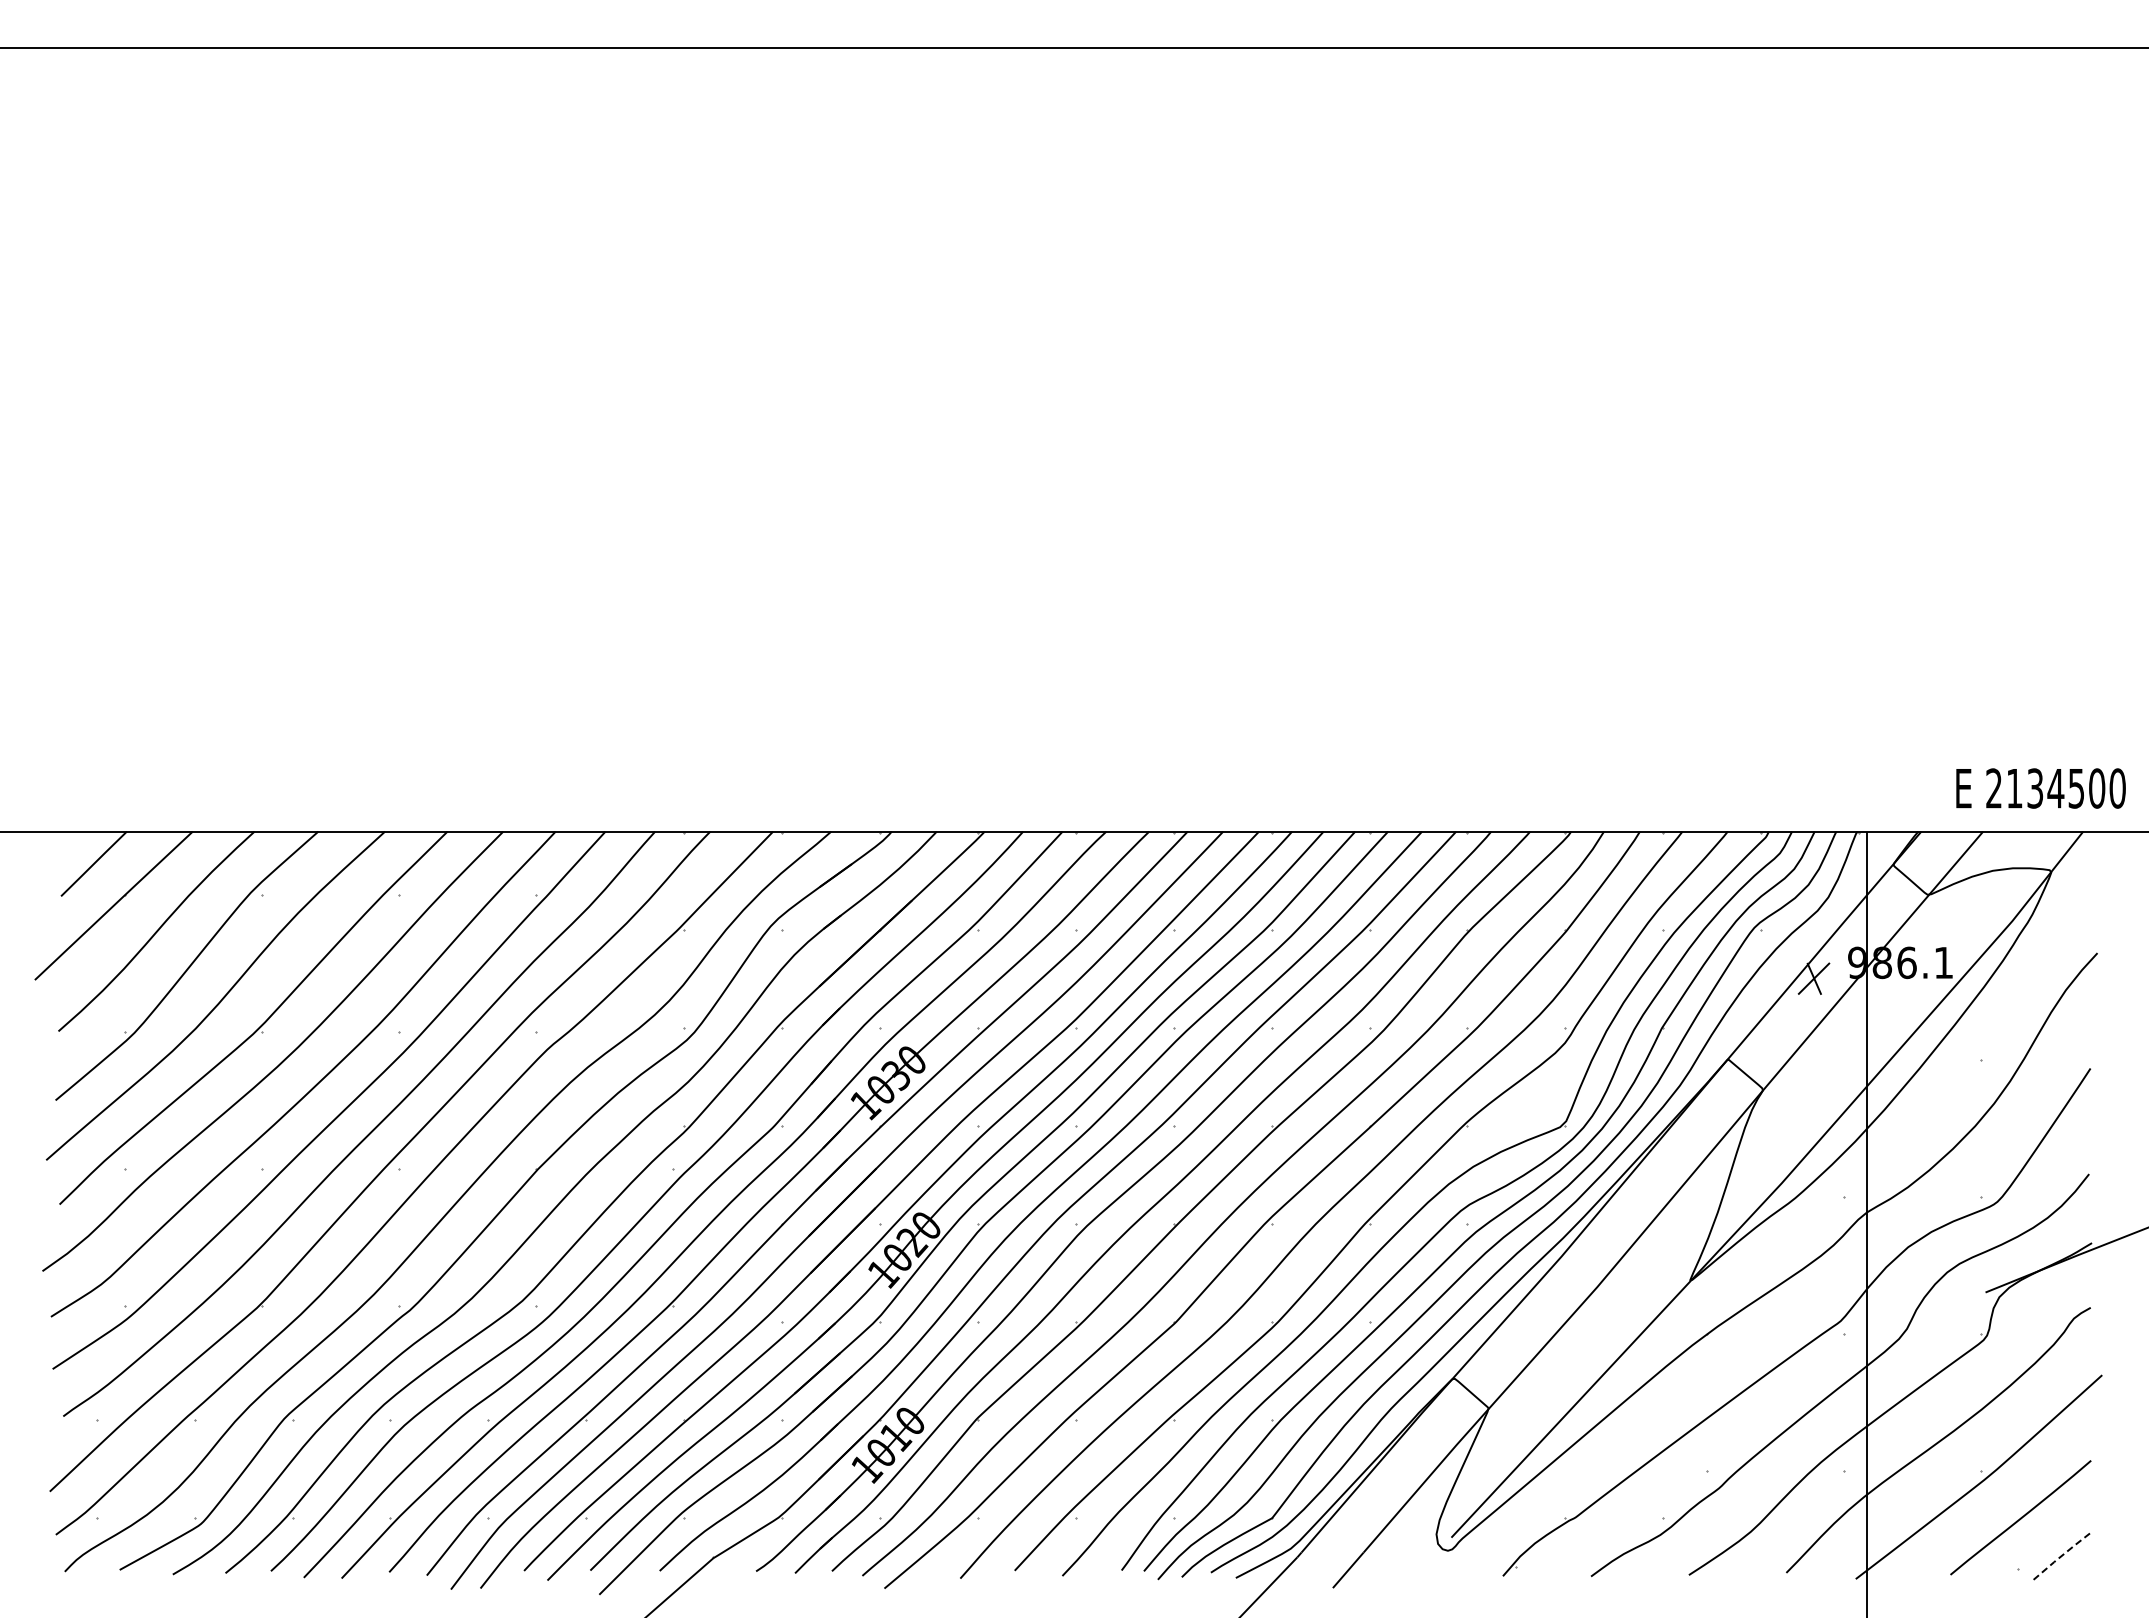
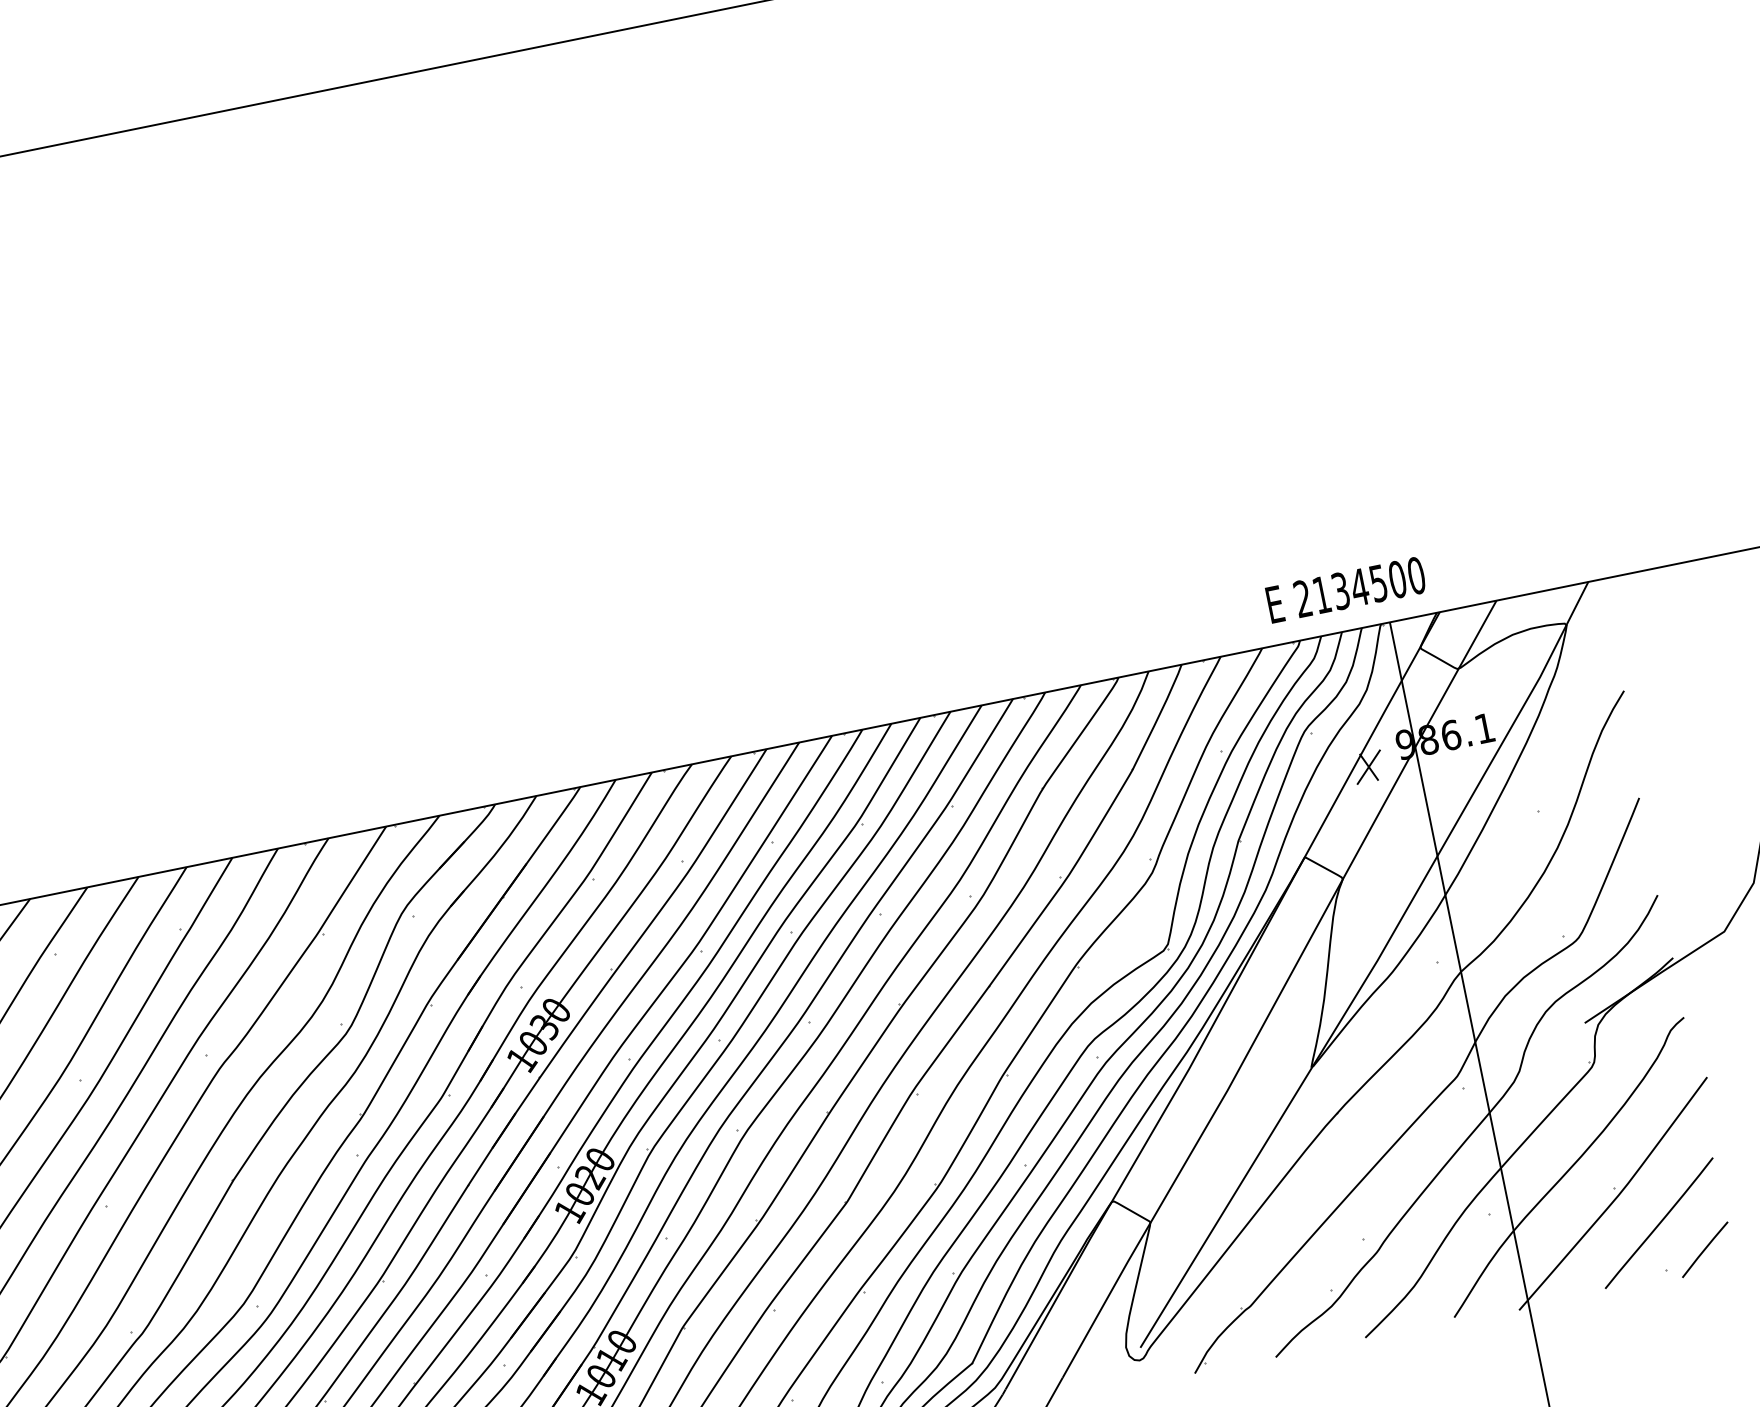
text: (2040, 788) -> (1345, 590), moved
line: (2063, 1554) -> (1705, 1248), dashed -> solid

